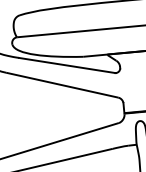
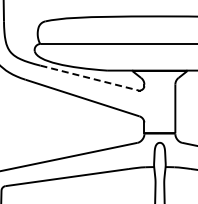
line: (67, 65) -> (89, 78), solid -> dashed

